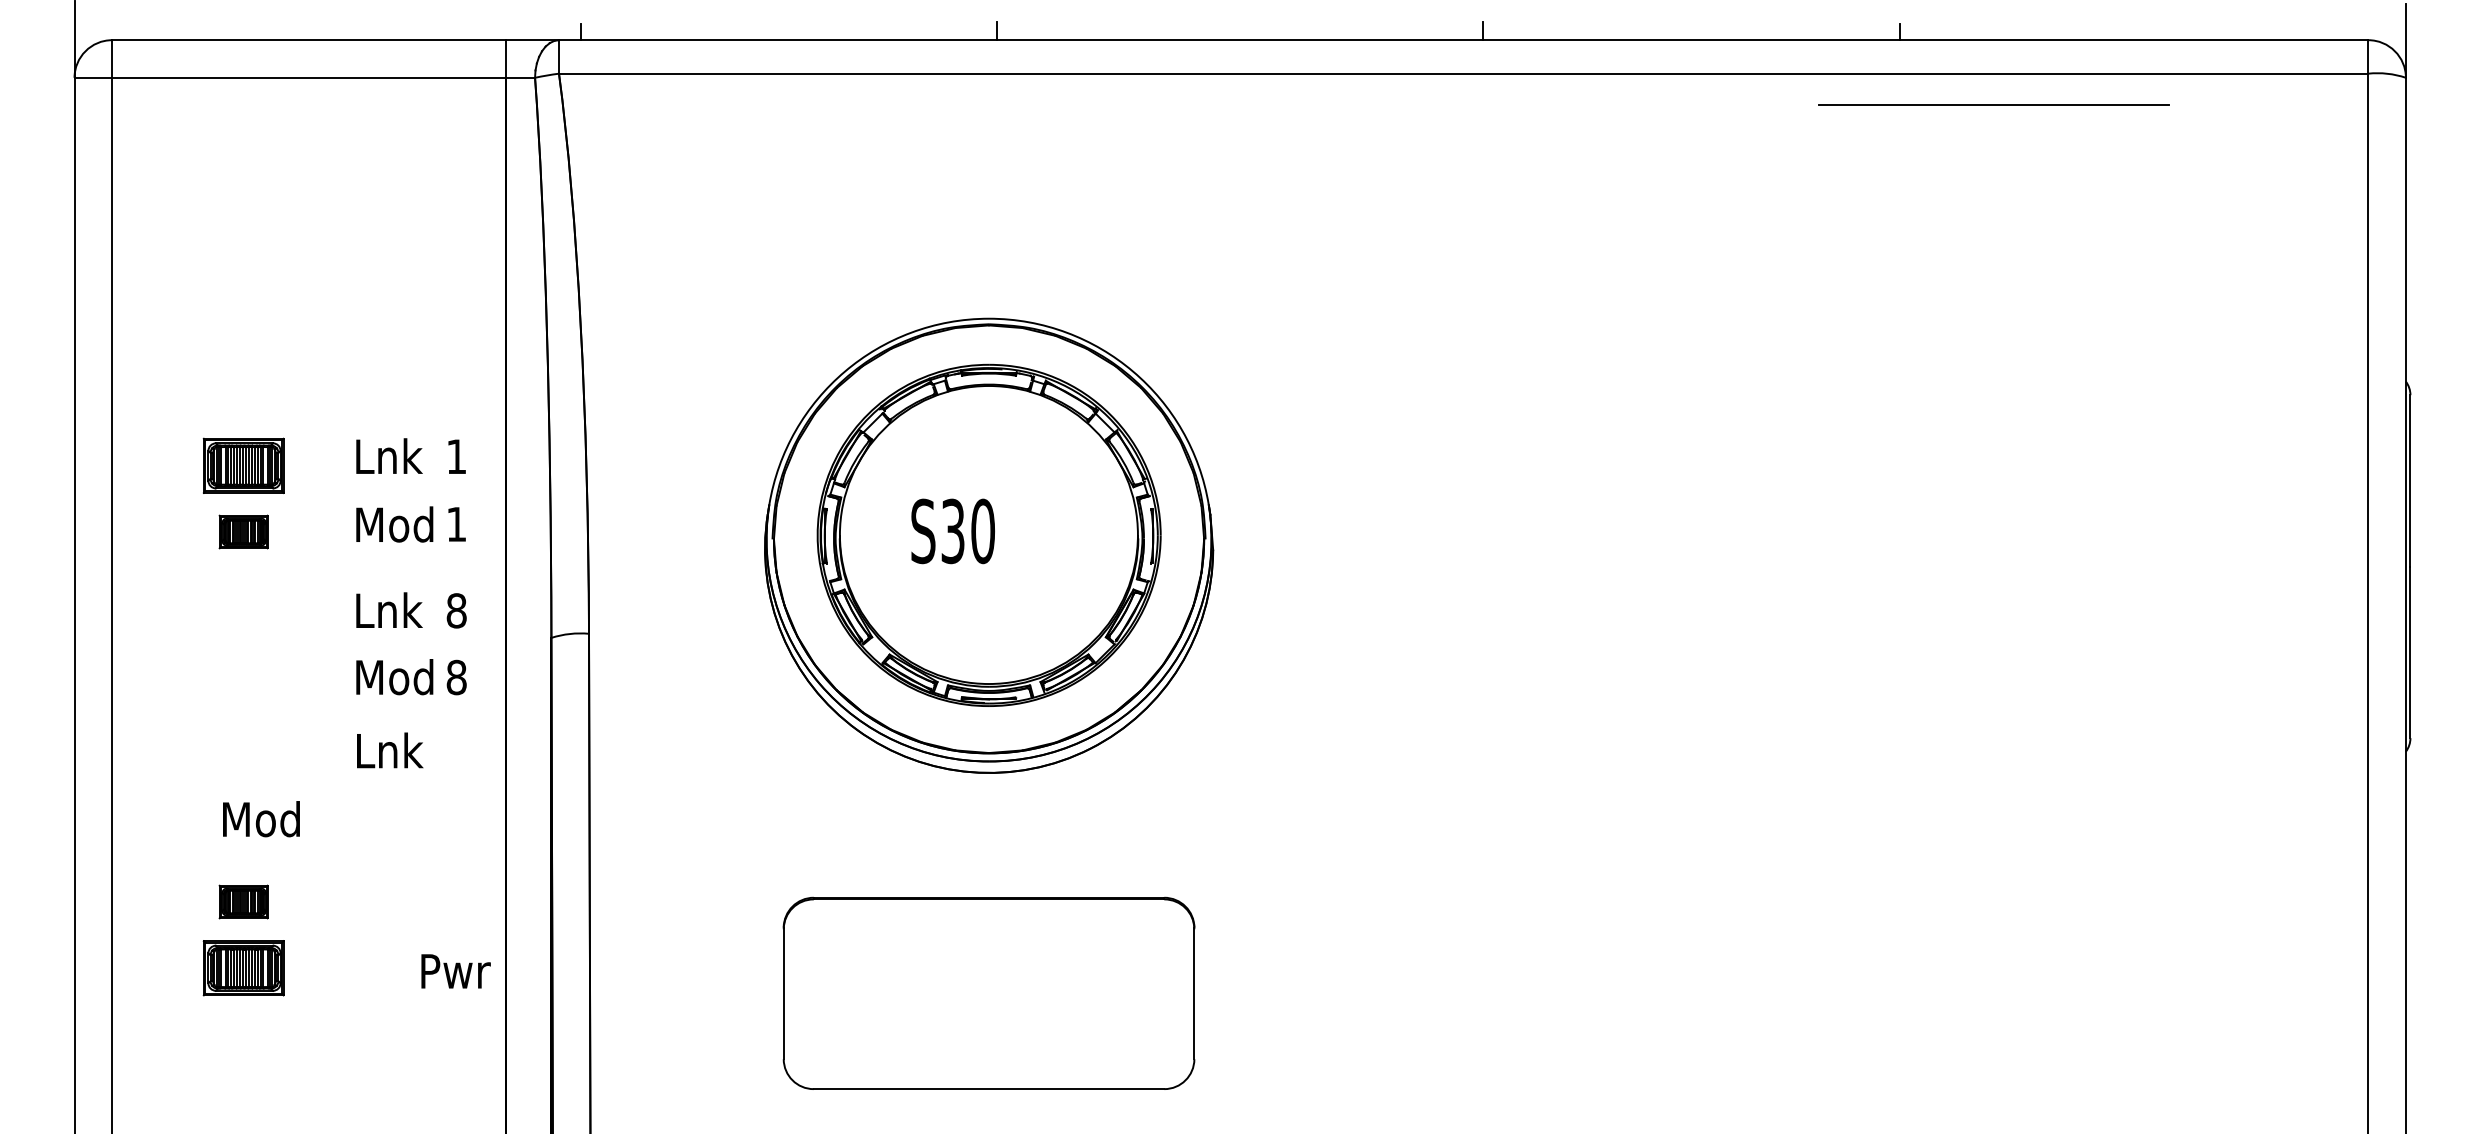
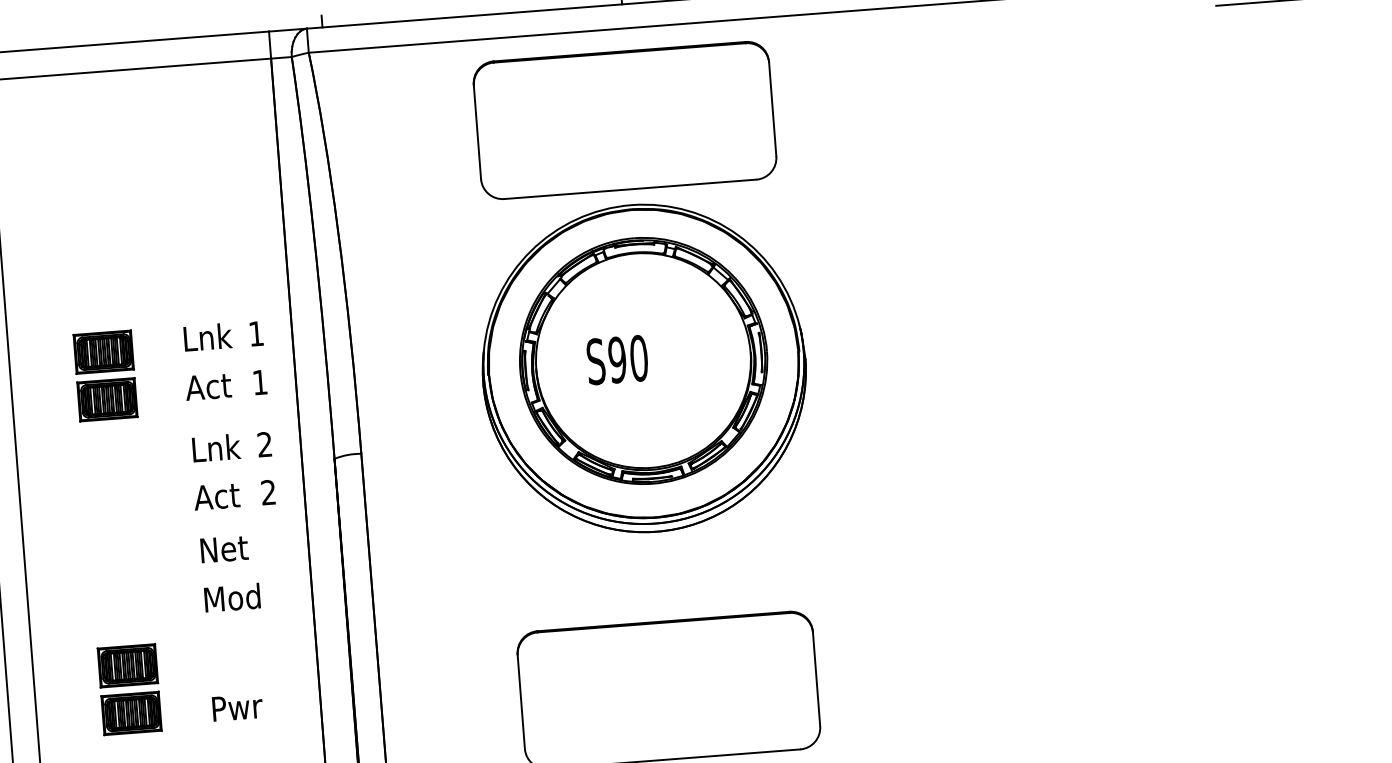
part: (988, 200) -> (624, 120), added
text: (392, 524) -> (213, 386), Mod -> Act
text: (952, 530) -> (617, 359), S30 -> S90
part: (243, 531) -> (107, 399), size x1.67
text: (456, 610) -> (264, 444), 8 -> 2
text: (392, 677) -> (222, 496), Mod -> Act
text: (456, 677) -> (268, 492), 8 -> 2
text: (391, 750) -> (225, 548), Lnk -> Net
text: (261, 819) -> (232, 598), moved
part: (243, 901) -> (127, 665), size x1.67
text: (455, 971) -> (237, 707), moved

